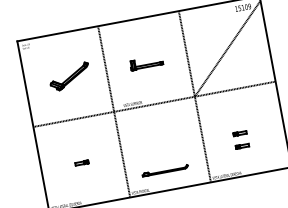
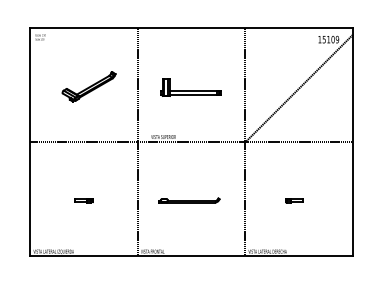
part: (146, 63) -> (190, 87), size x1.43
part: (242, 146) -> (294, 217), removed
part: (165, 170) -> (189, 200), moved

